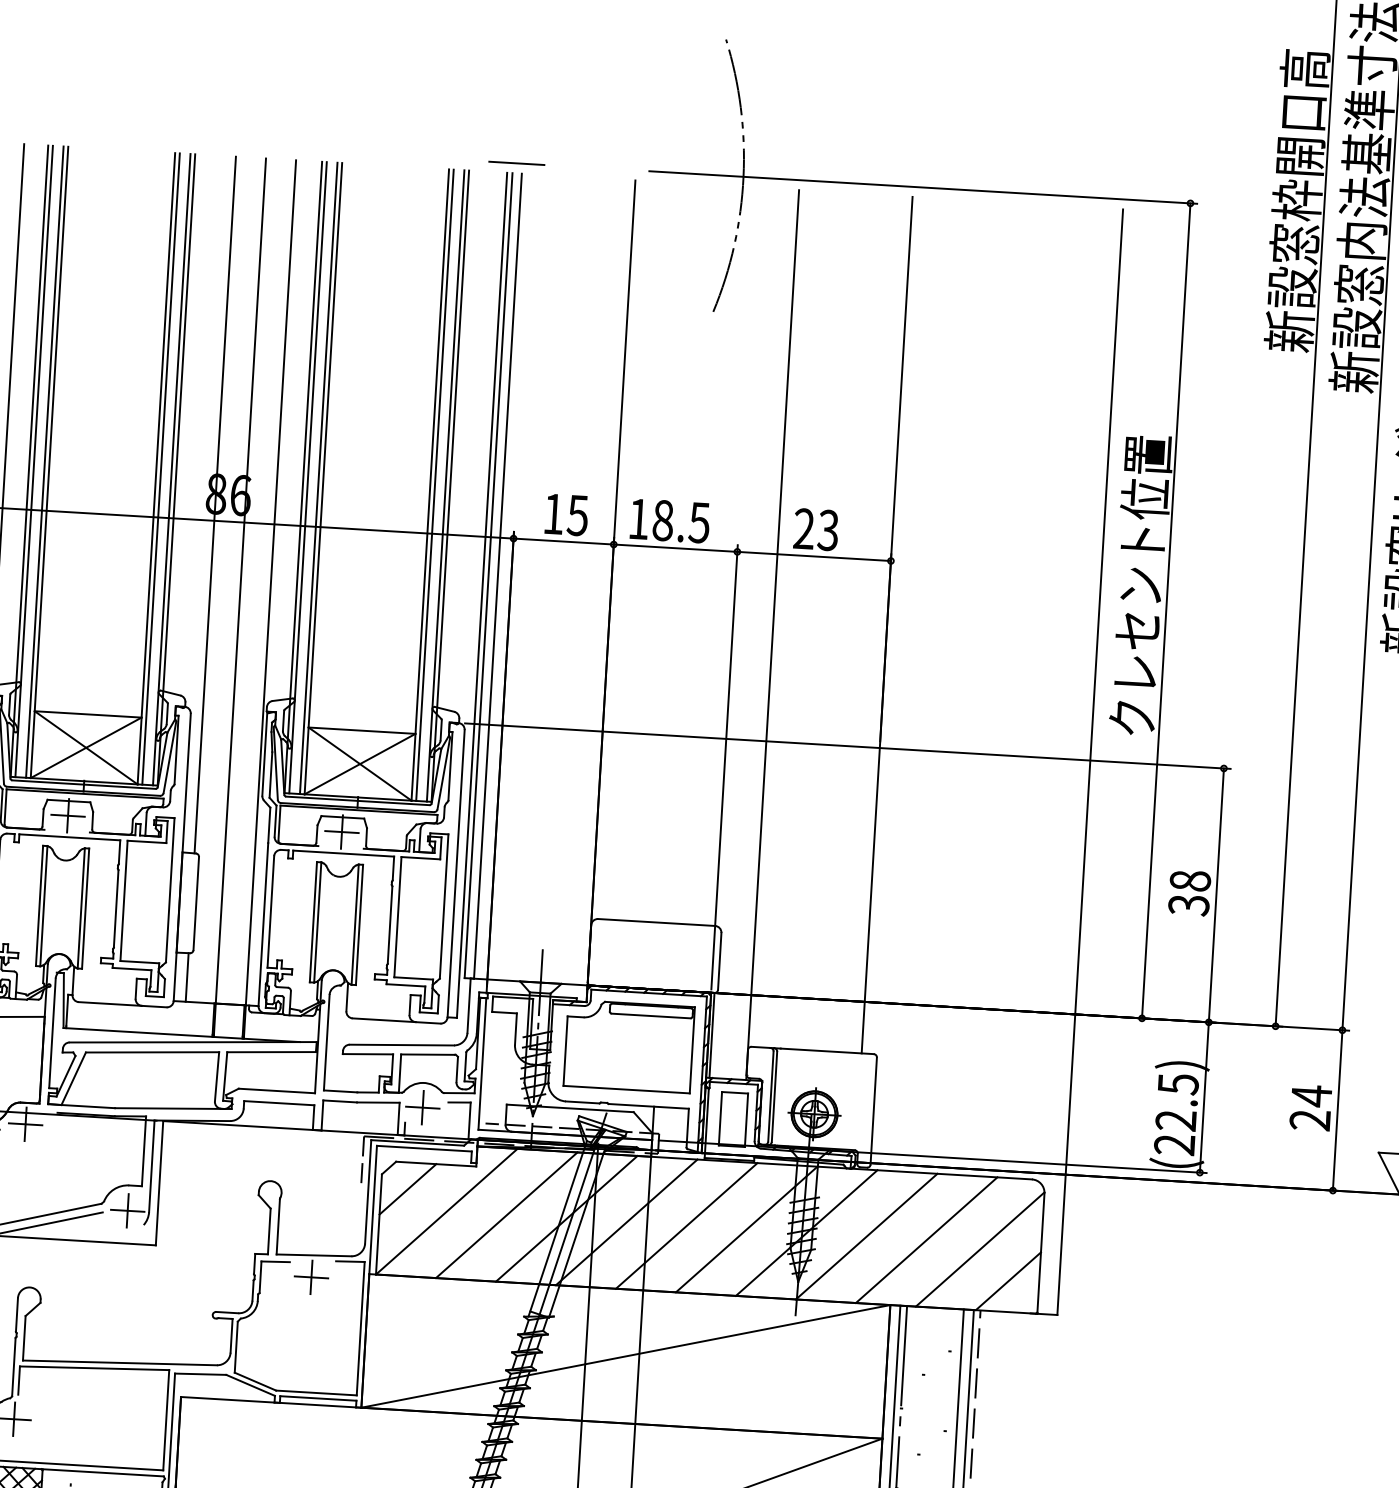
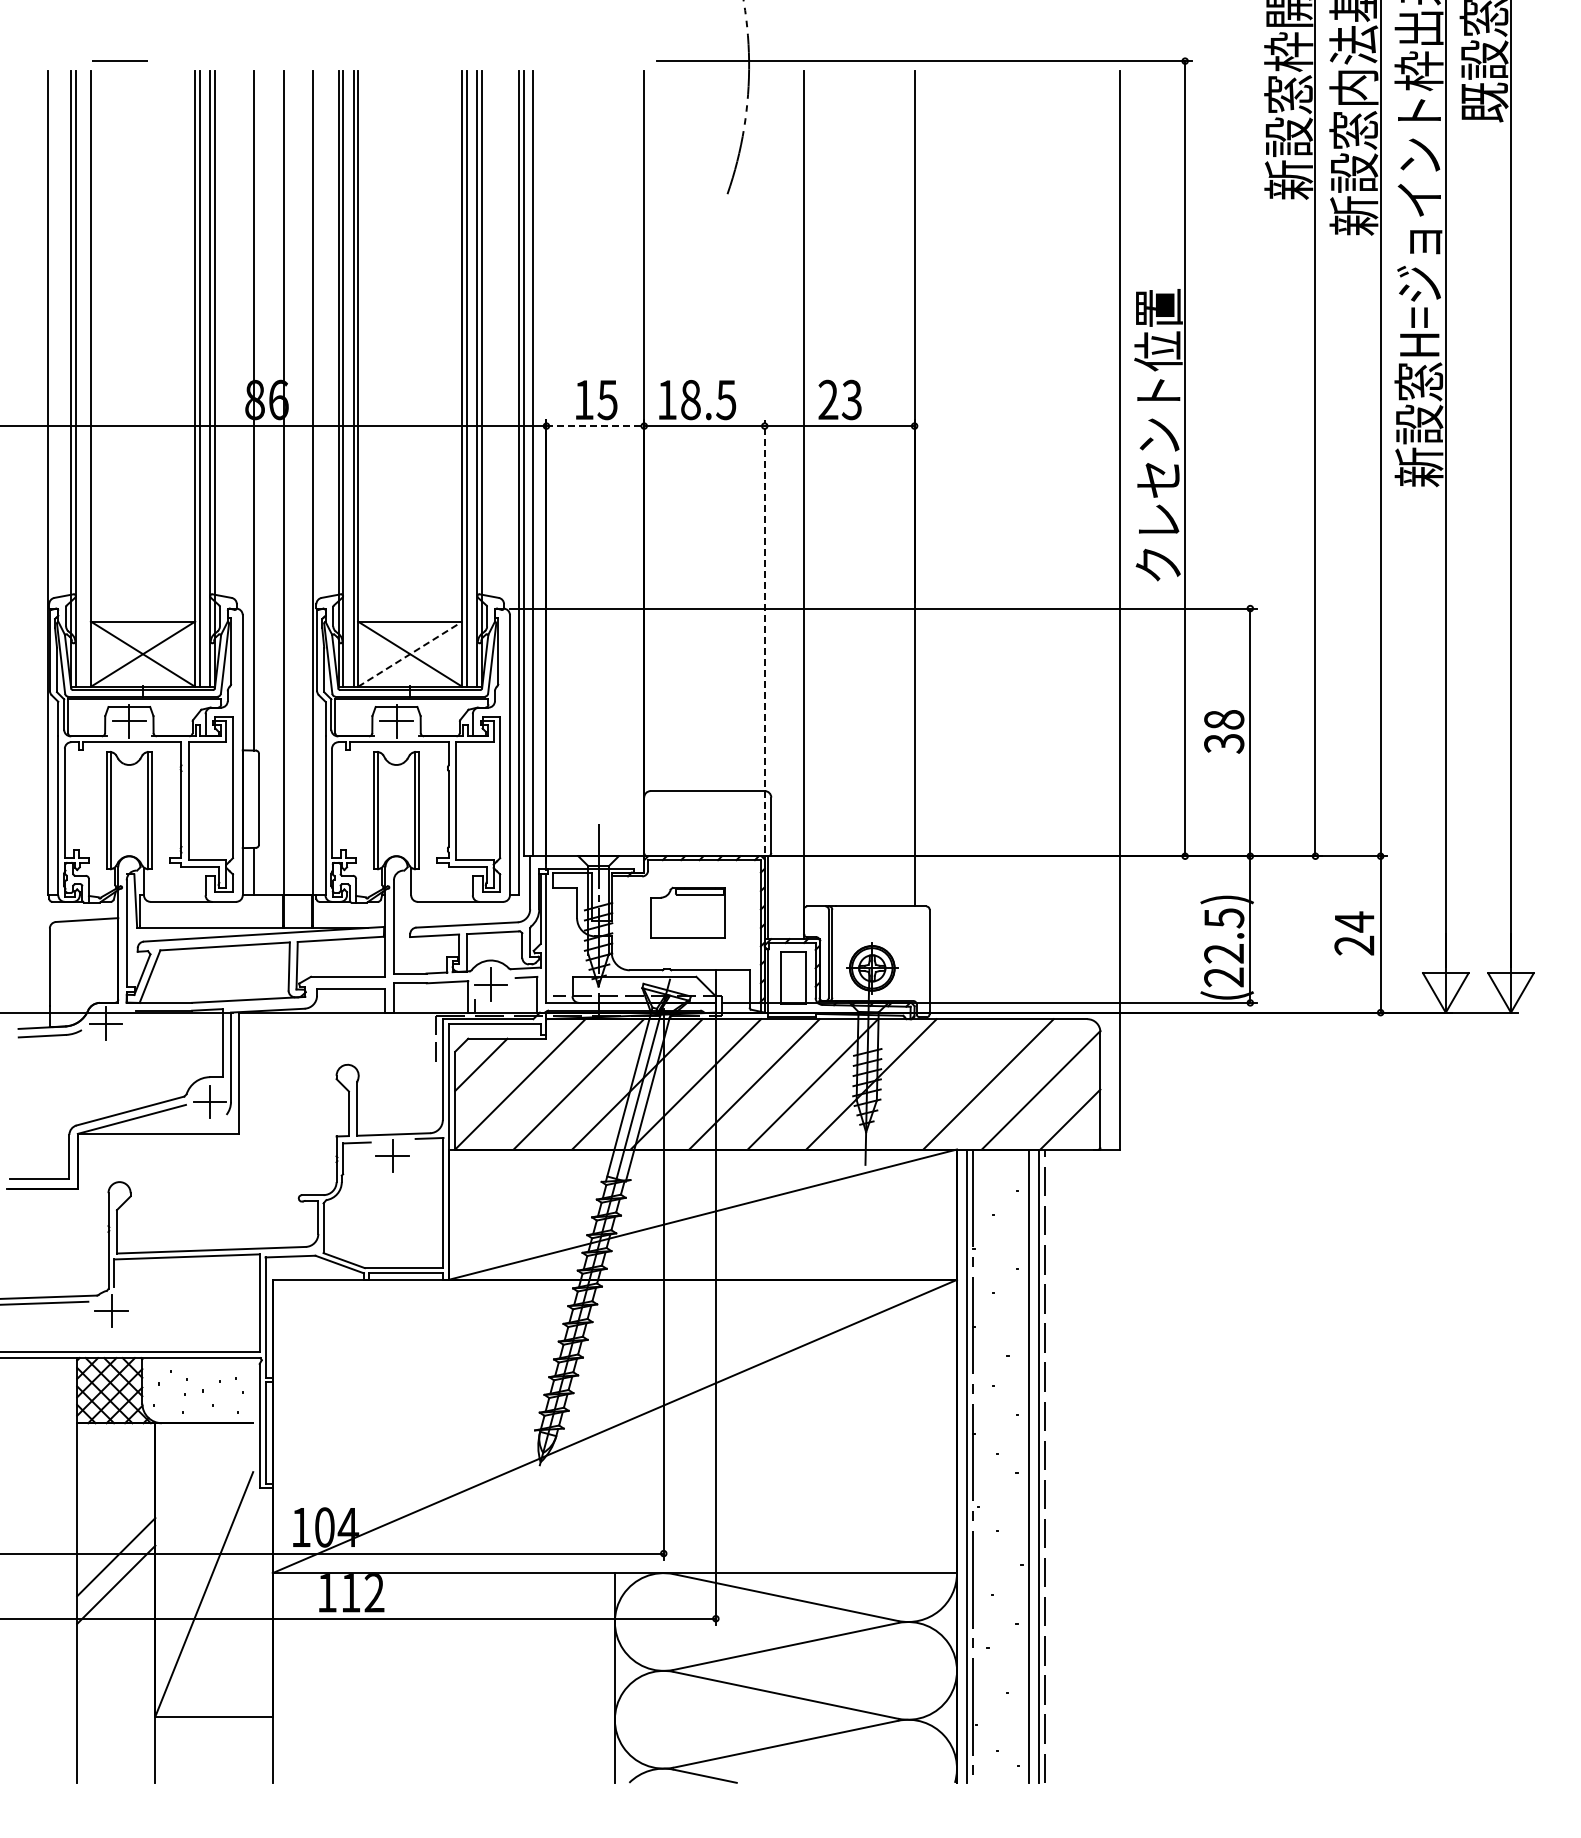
line: (516, 162) -> (119, 60), moved
line: (45, 461) -> (86, 378), removed
line: (563, 541) -> (595, 426), solid -> dashed
line: (360, 763) -> (410, 653), solid -> dashed
line: (724, 767) -> (764, 636), solid -> dashed
part: (629, 1045) -> (688, 912), size x0.6
line: (866, 1236) -> (929, 1084), removed

